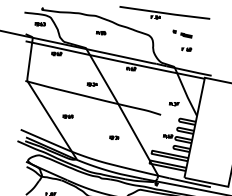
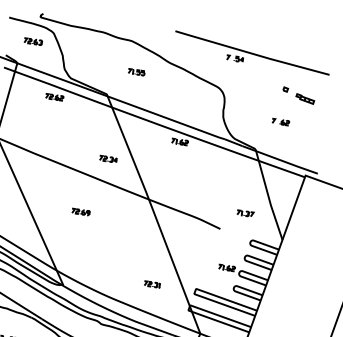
part: (182, 33) -> (298, 94), moved
part: (67, 116) -> (80, 211), moved
part: (114, 137) -> (153, 284), moved

